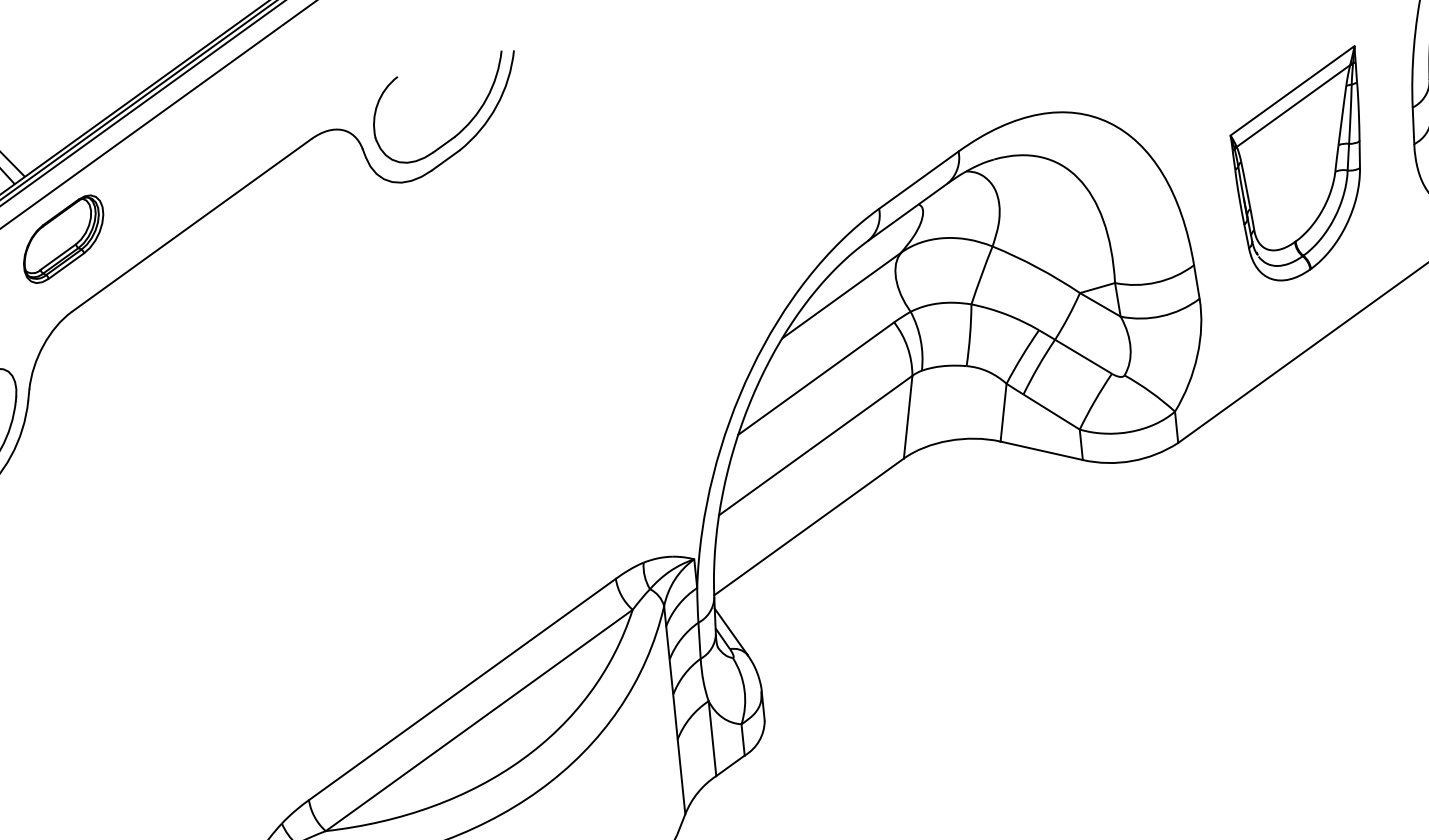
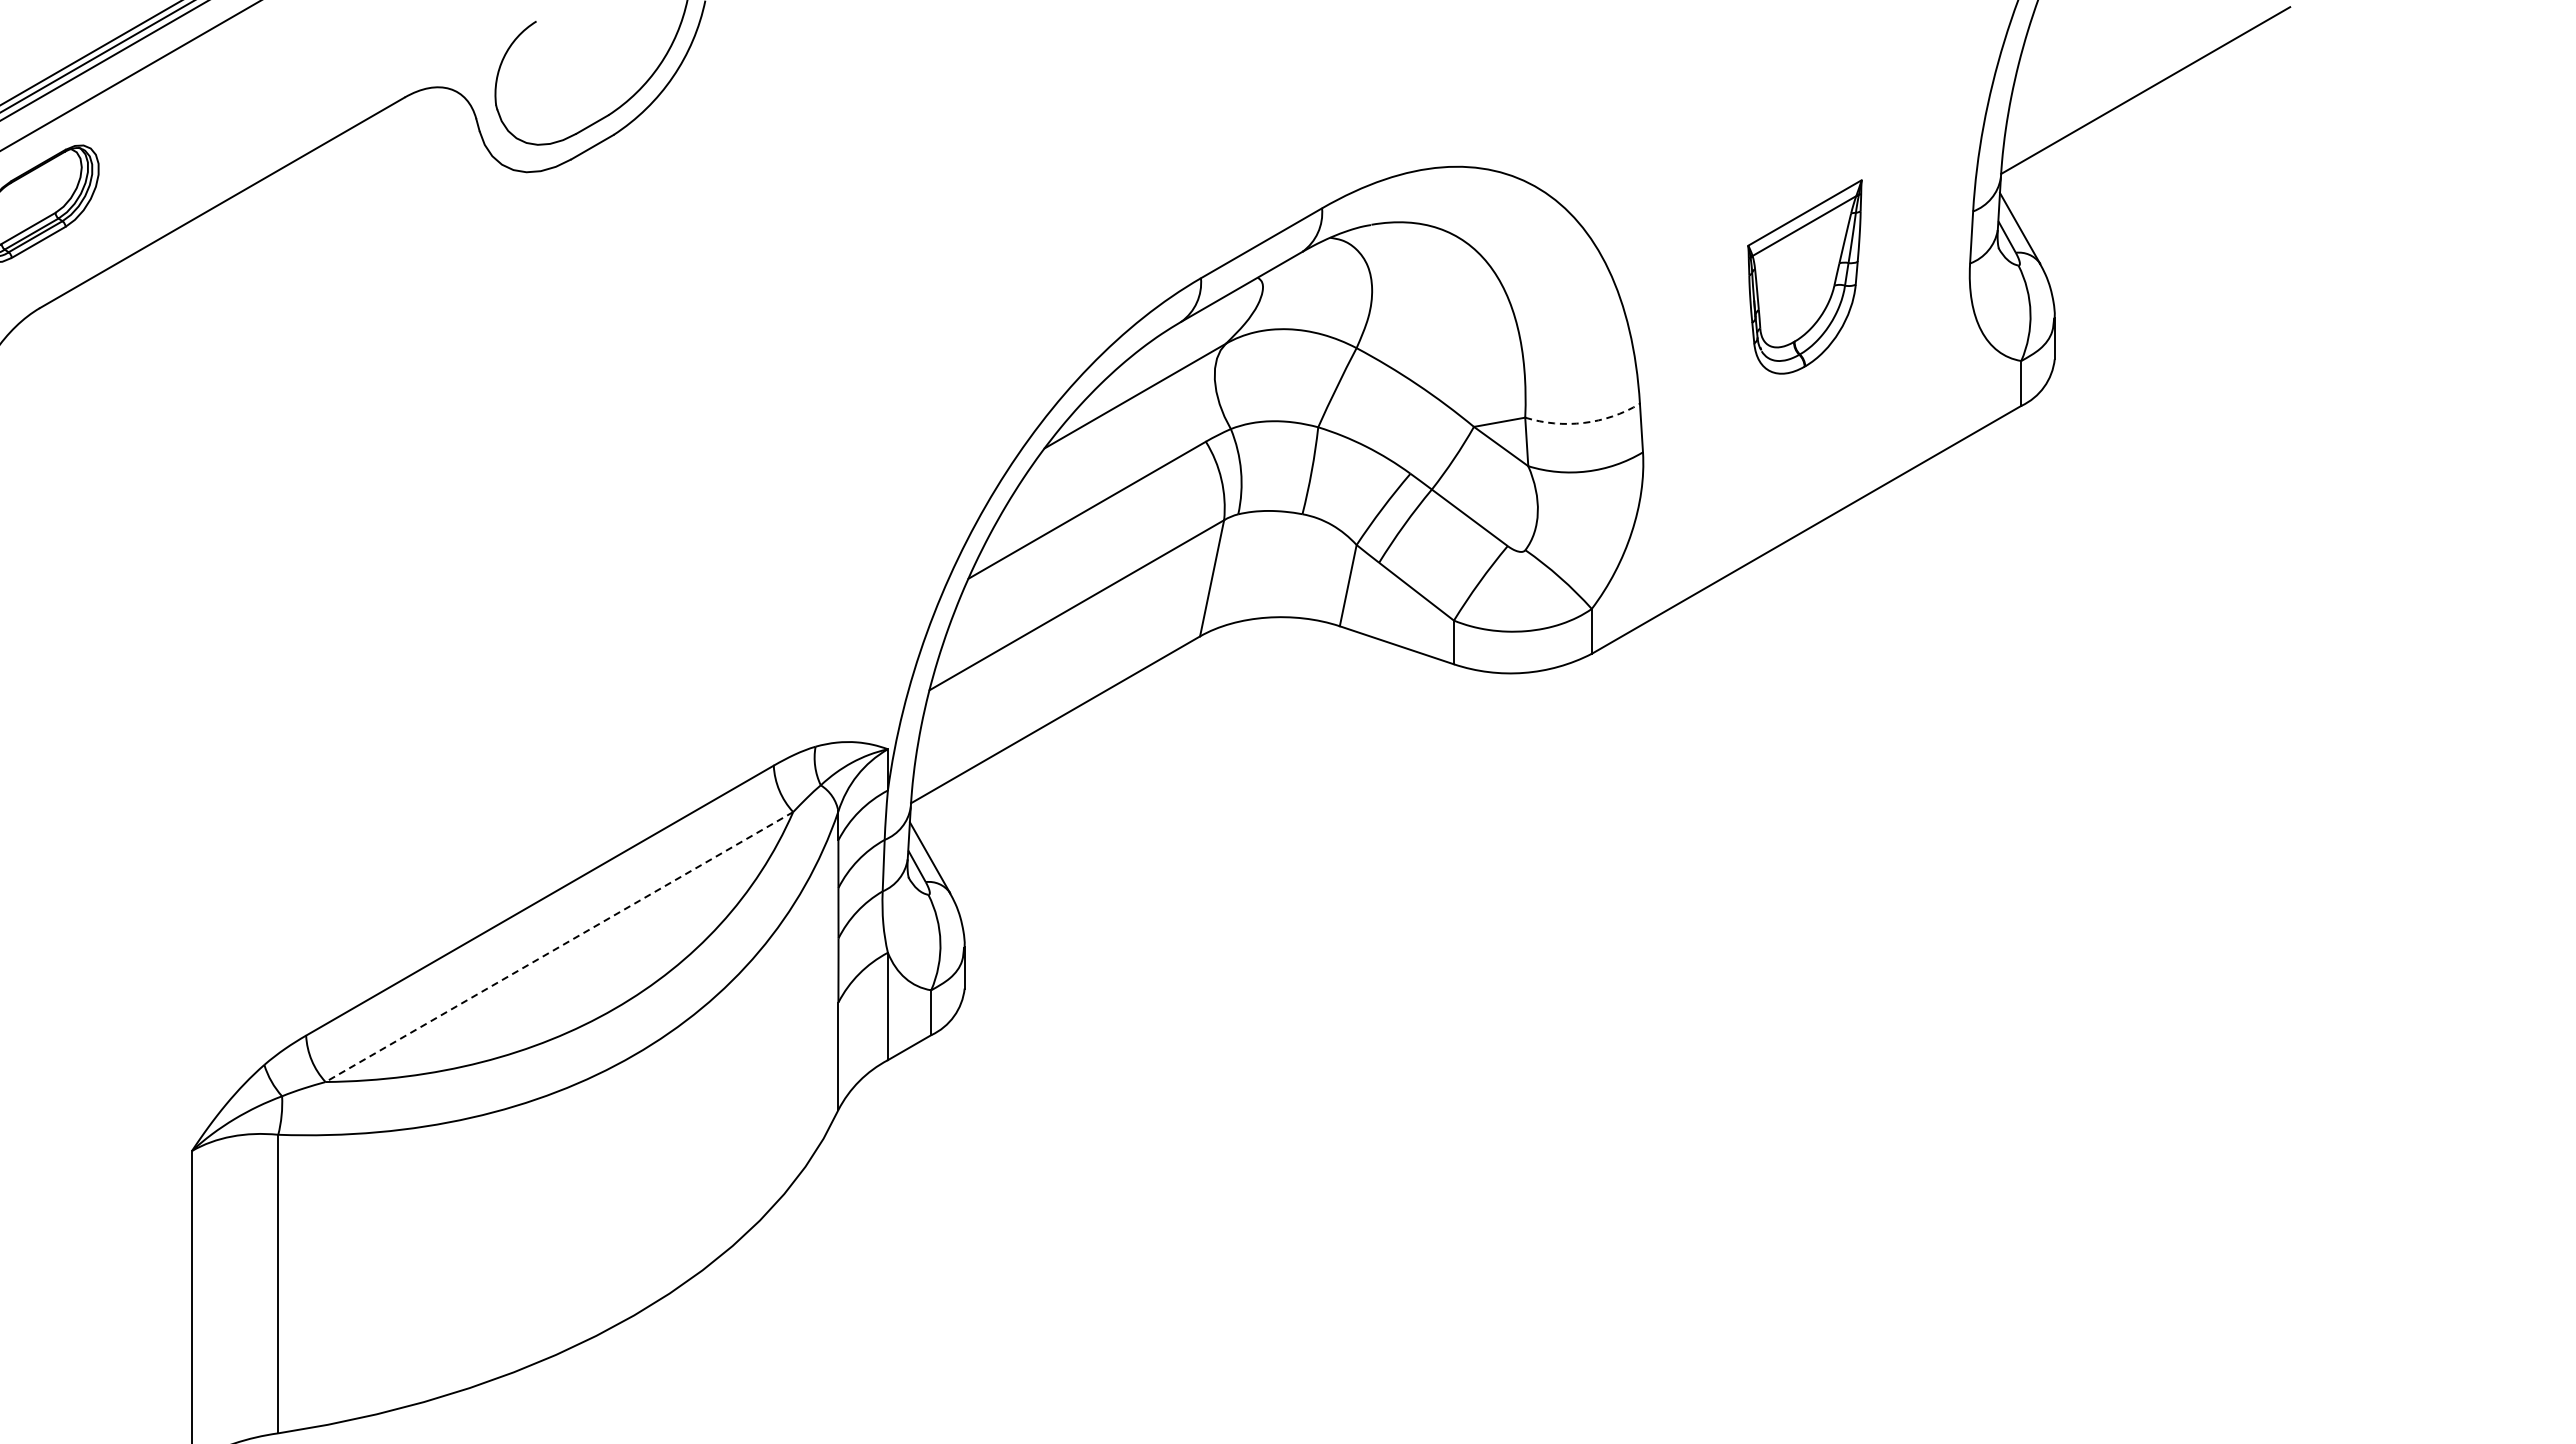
part: (1299, 164) -> (1804, 276), size x0.6
arc: (1156, 282) -> (1584, 422), solid -> dashed
line: (479, 720) -> (559, 947), solid -> dashed

